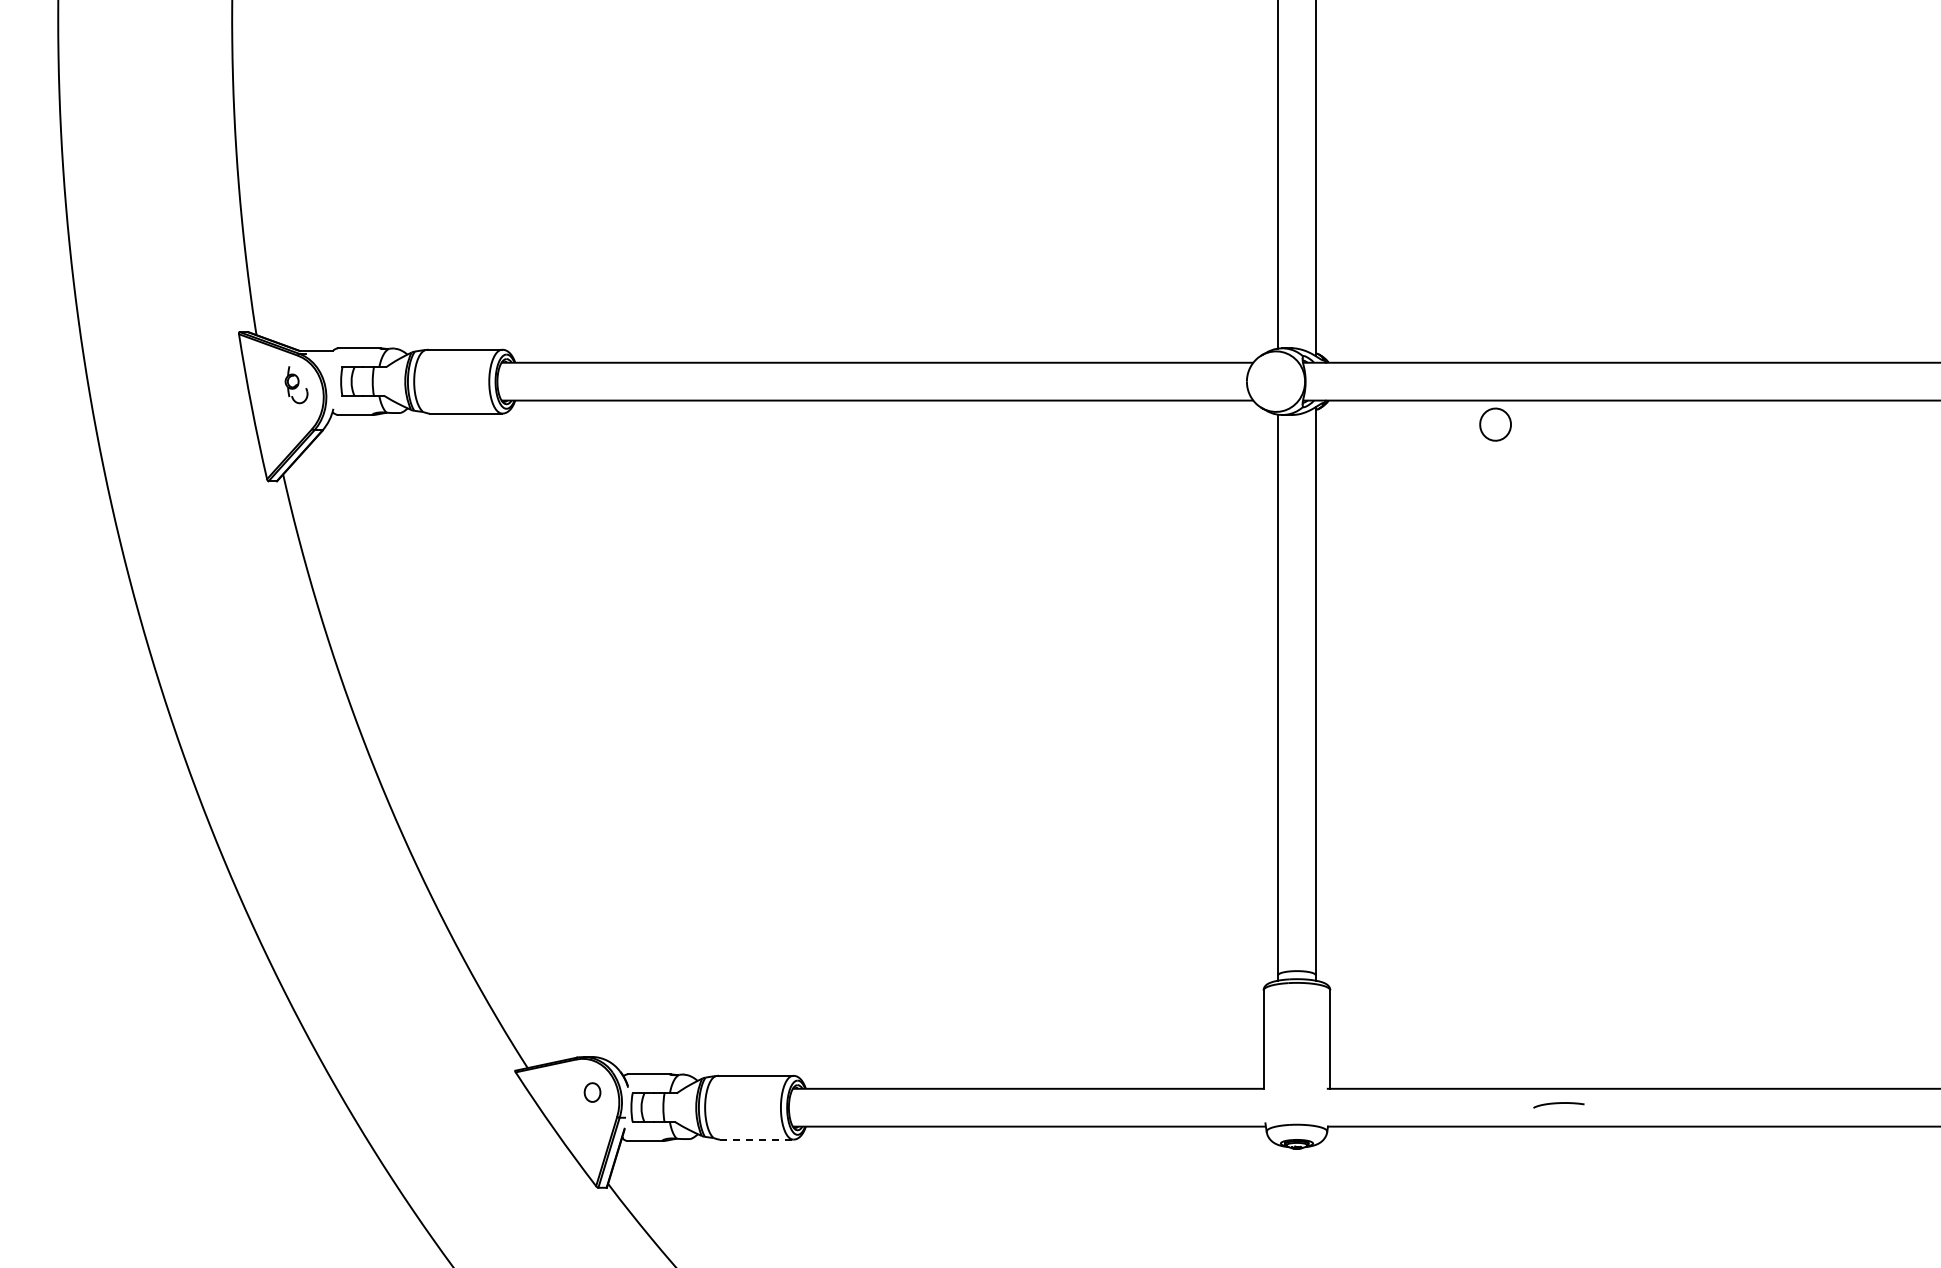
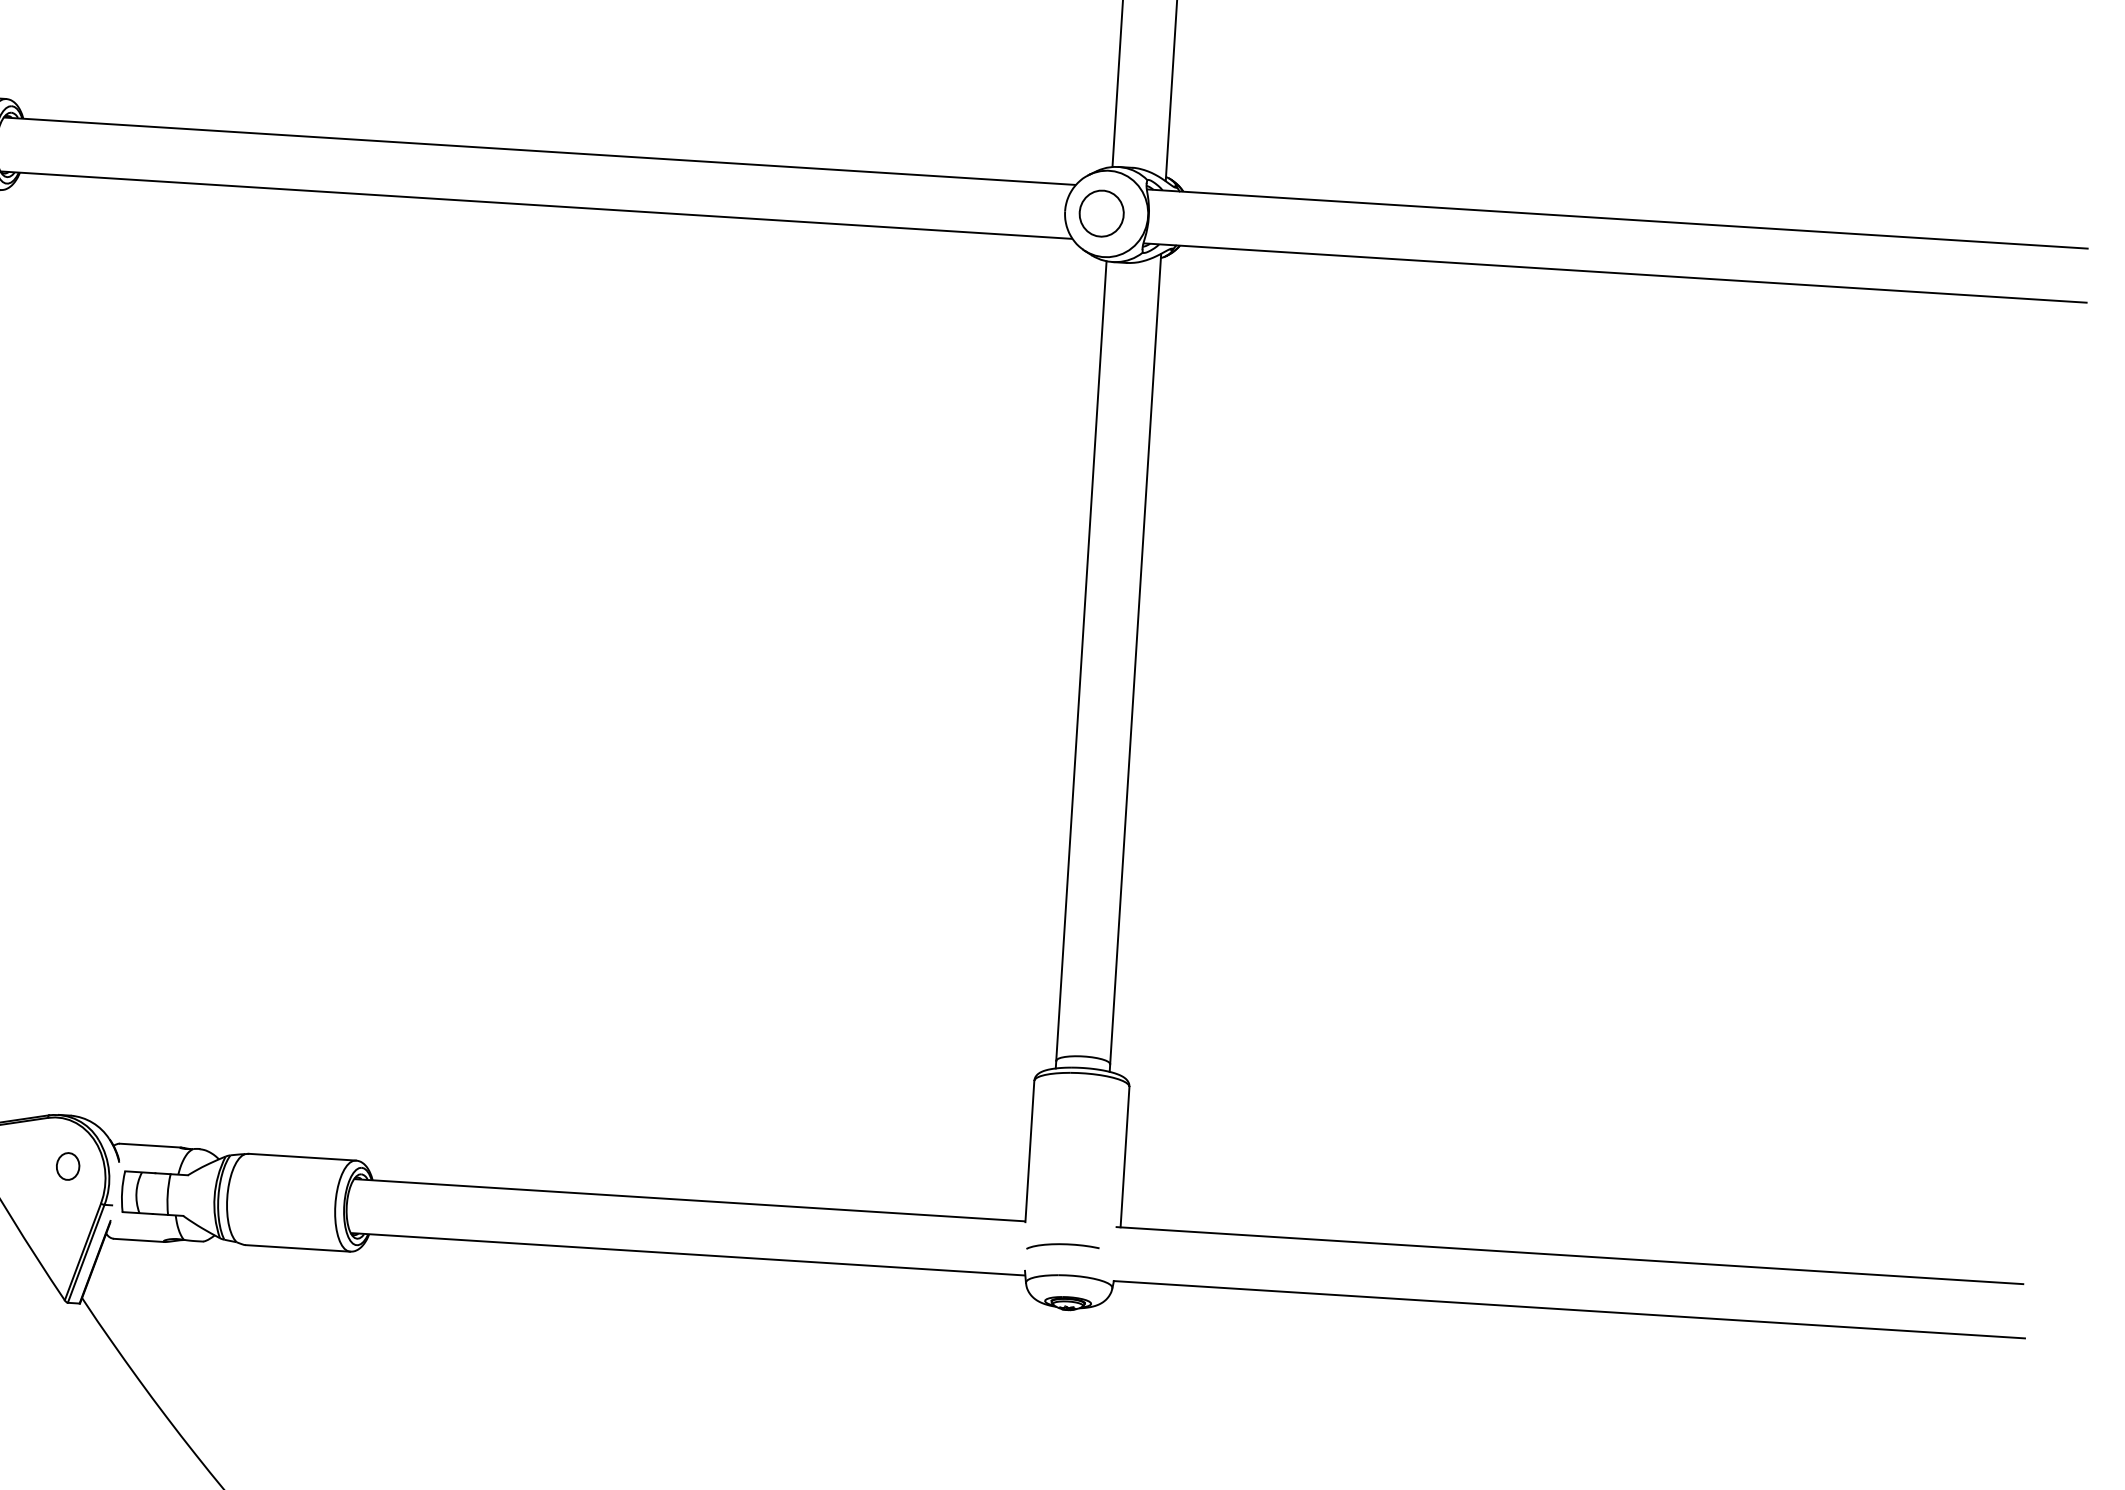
part: (1495, 424) -> (1101, 213), moved
curve: (1558, 1104) -> (1062, 1246), moved
line: (756, 1139) -> (297, 1248), dashed -> solid

